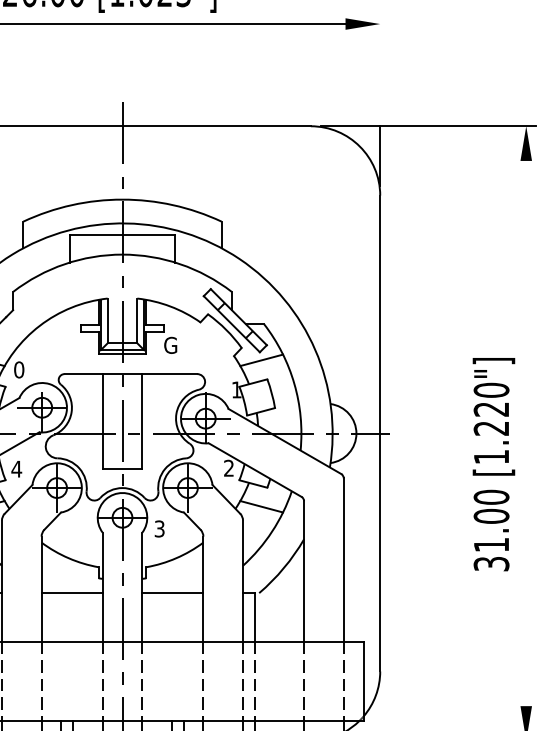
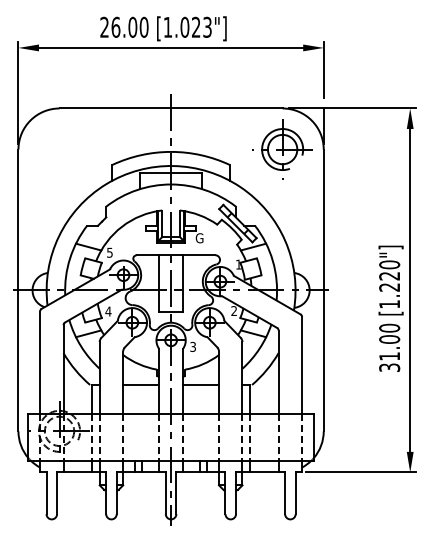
line: (379, 62) -> (323, 70), added
part: (310, 195) -> (282, 149), added
text: (18, 369) -> (109, 252), 0 -> 5
line: (526, 433) -> (410, 290), added

